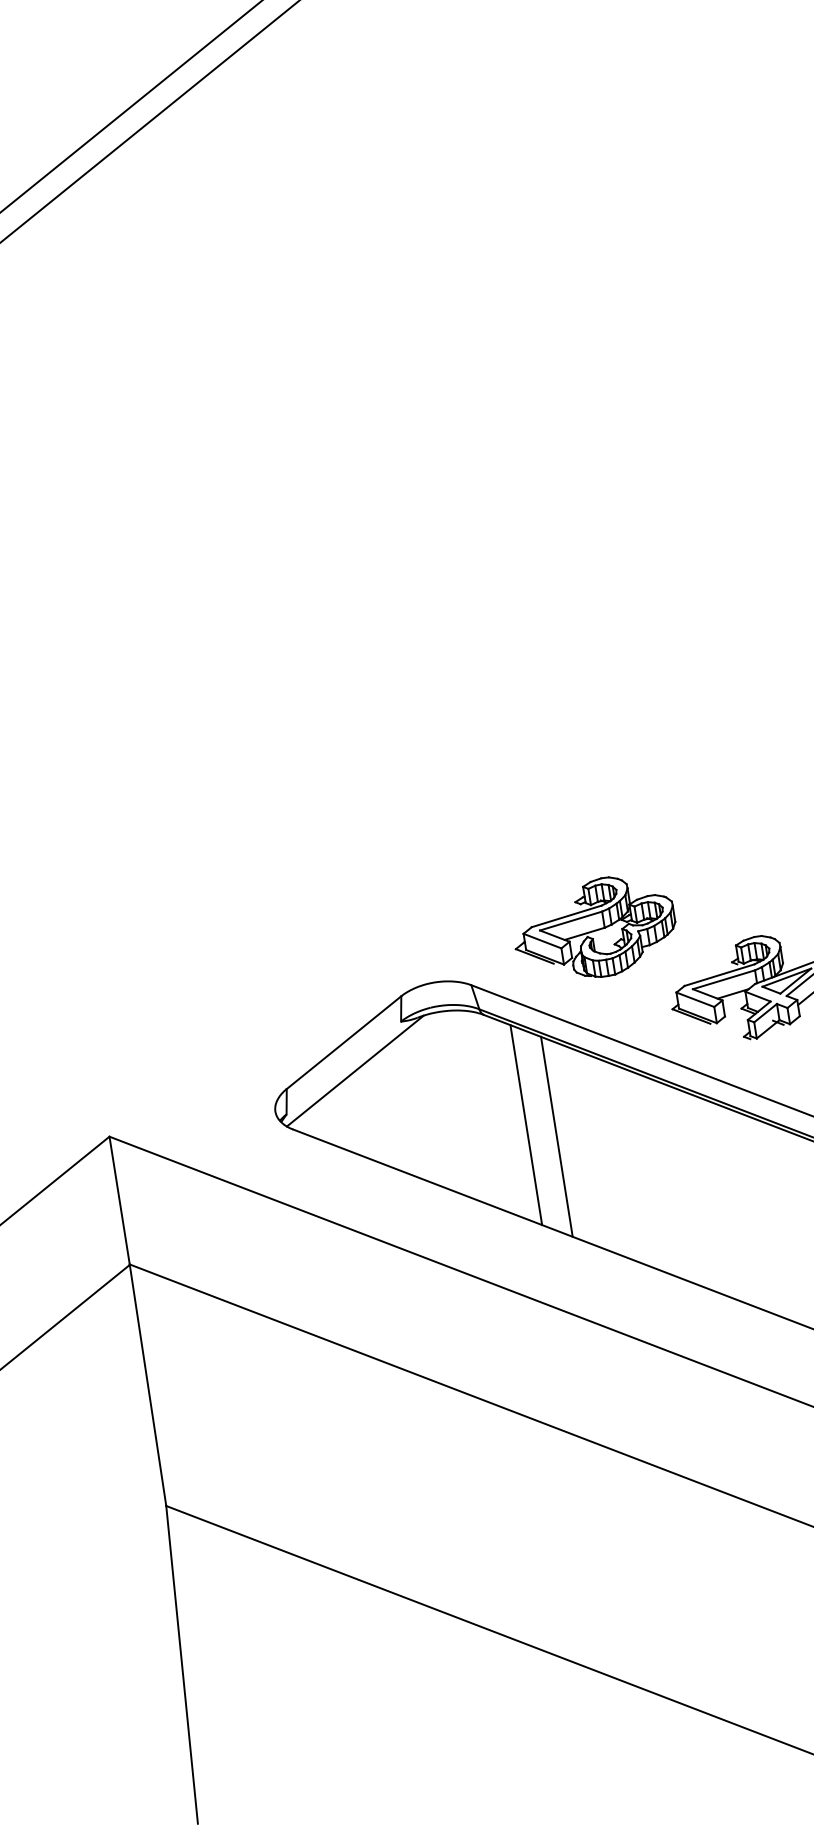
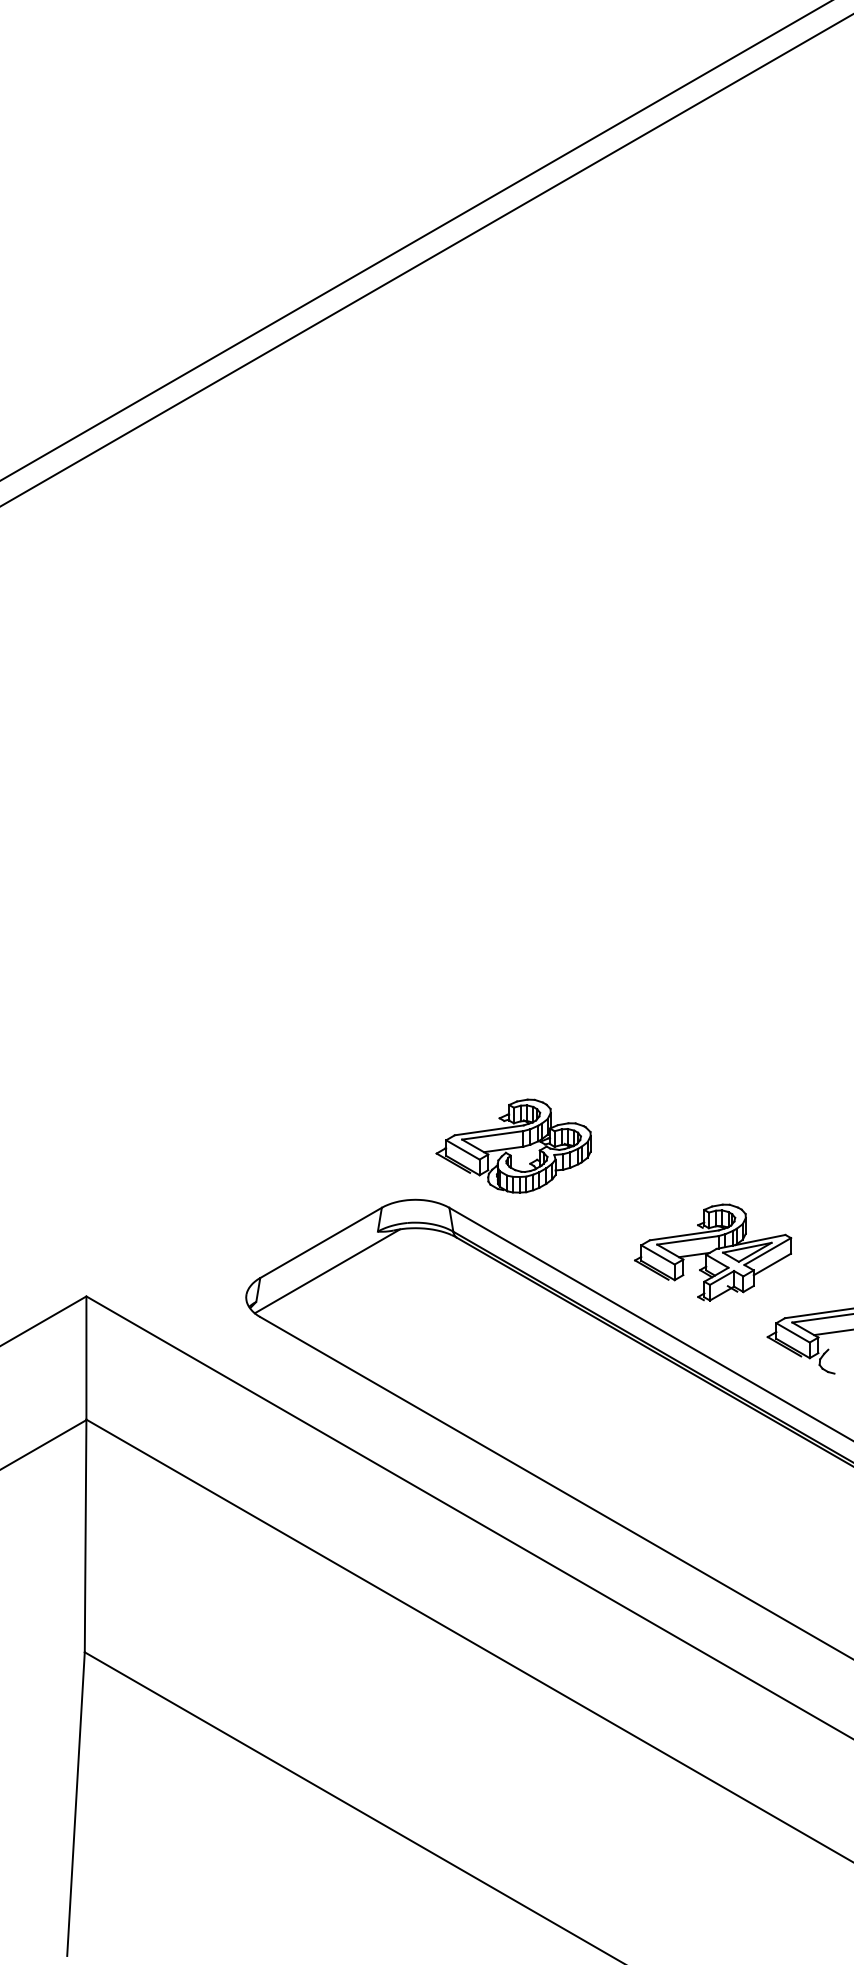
part: (594, 928) -> (513, 1145), moved
line: (526, 1124) -> (480, 1347), removed
line: (557, 1136) -> (507, 1362), removed

